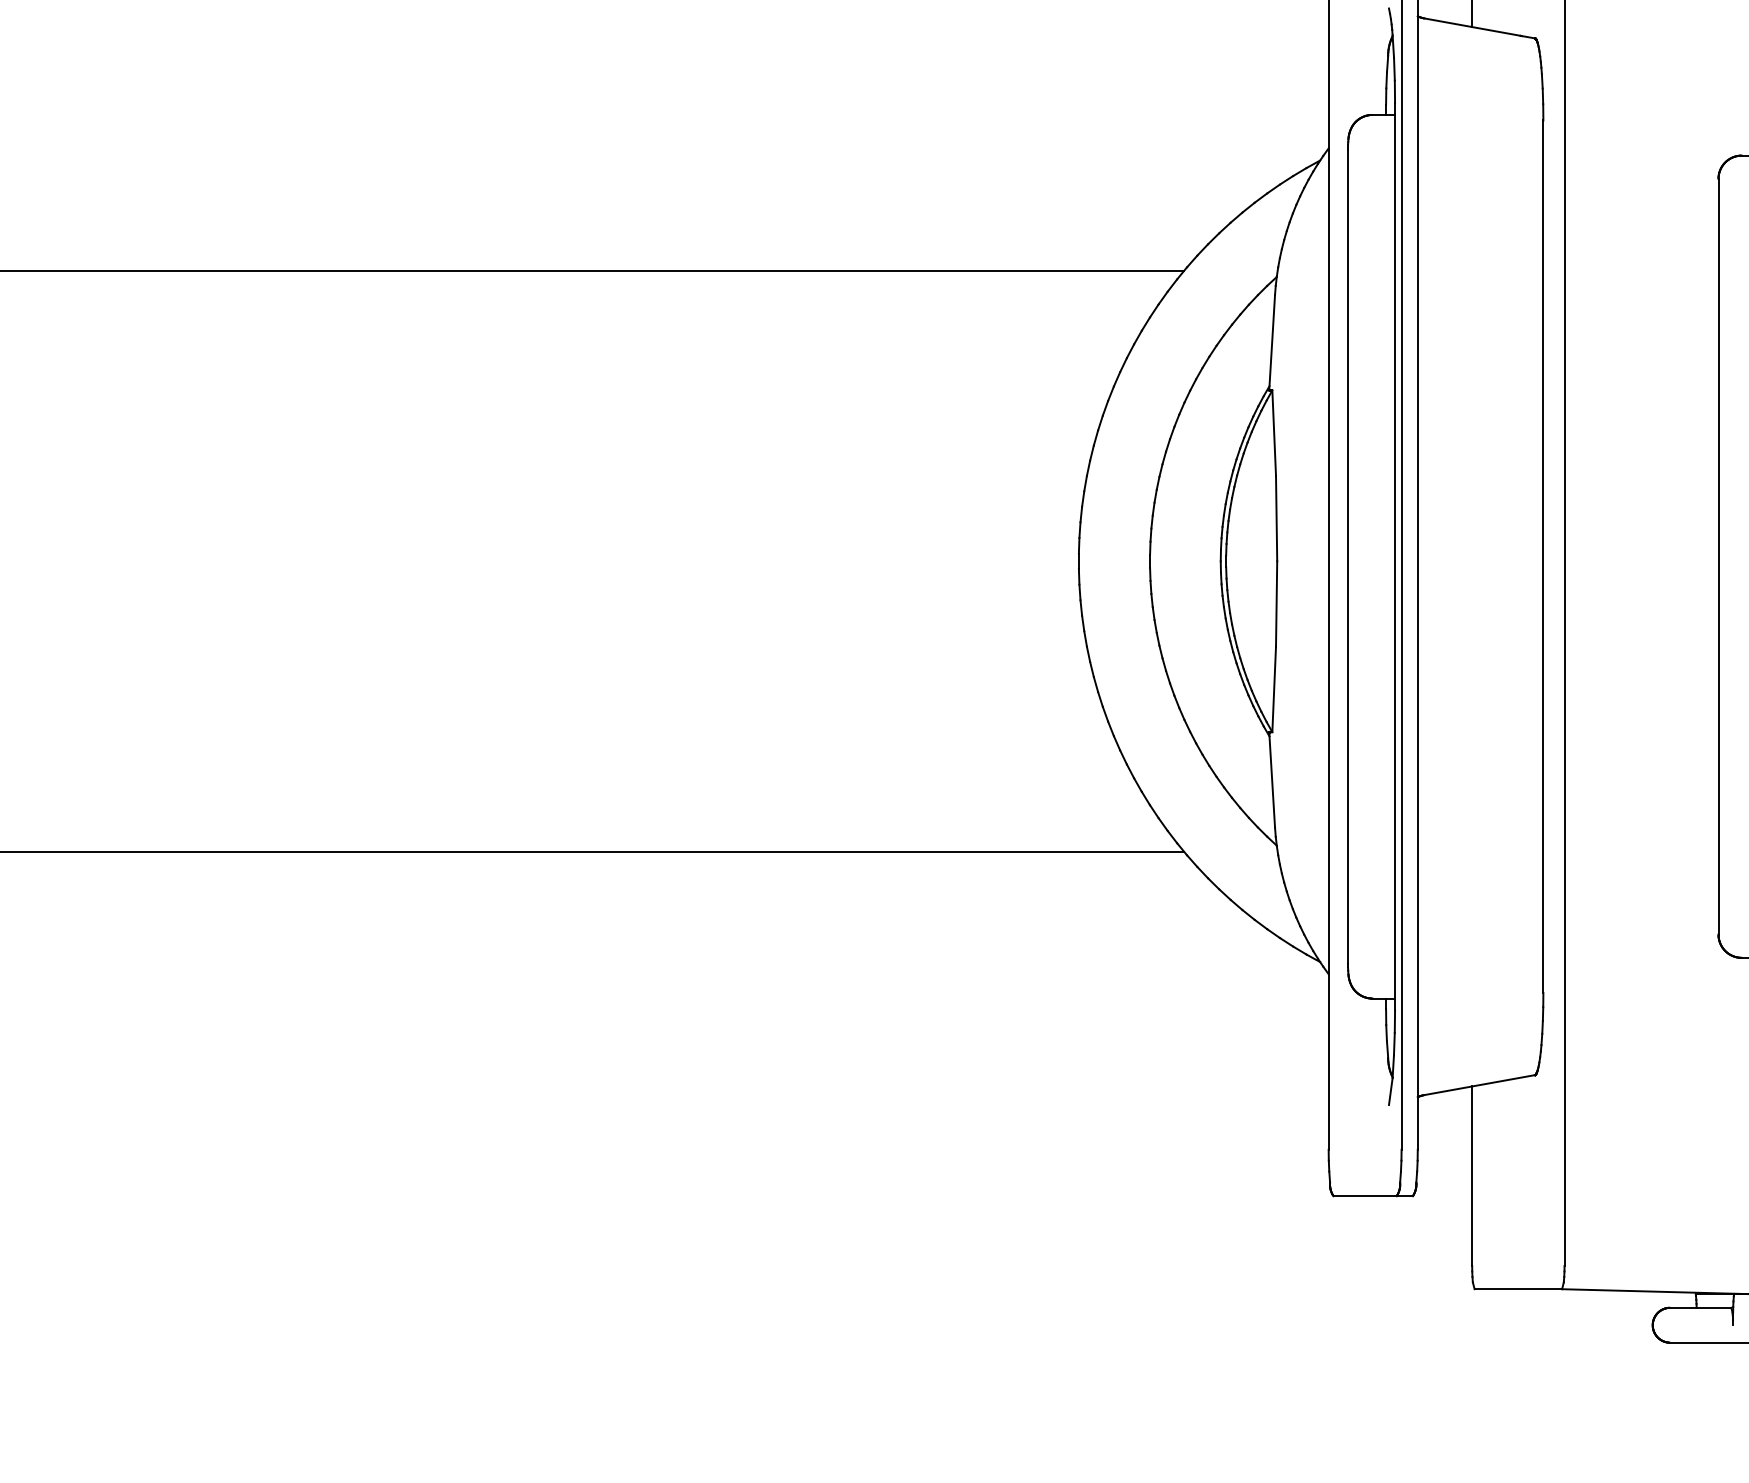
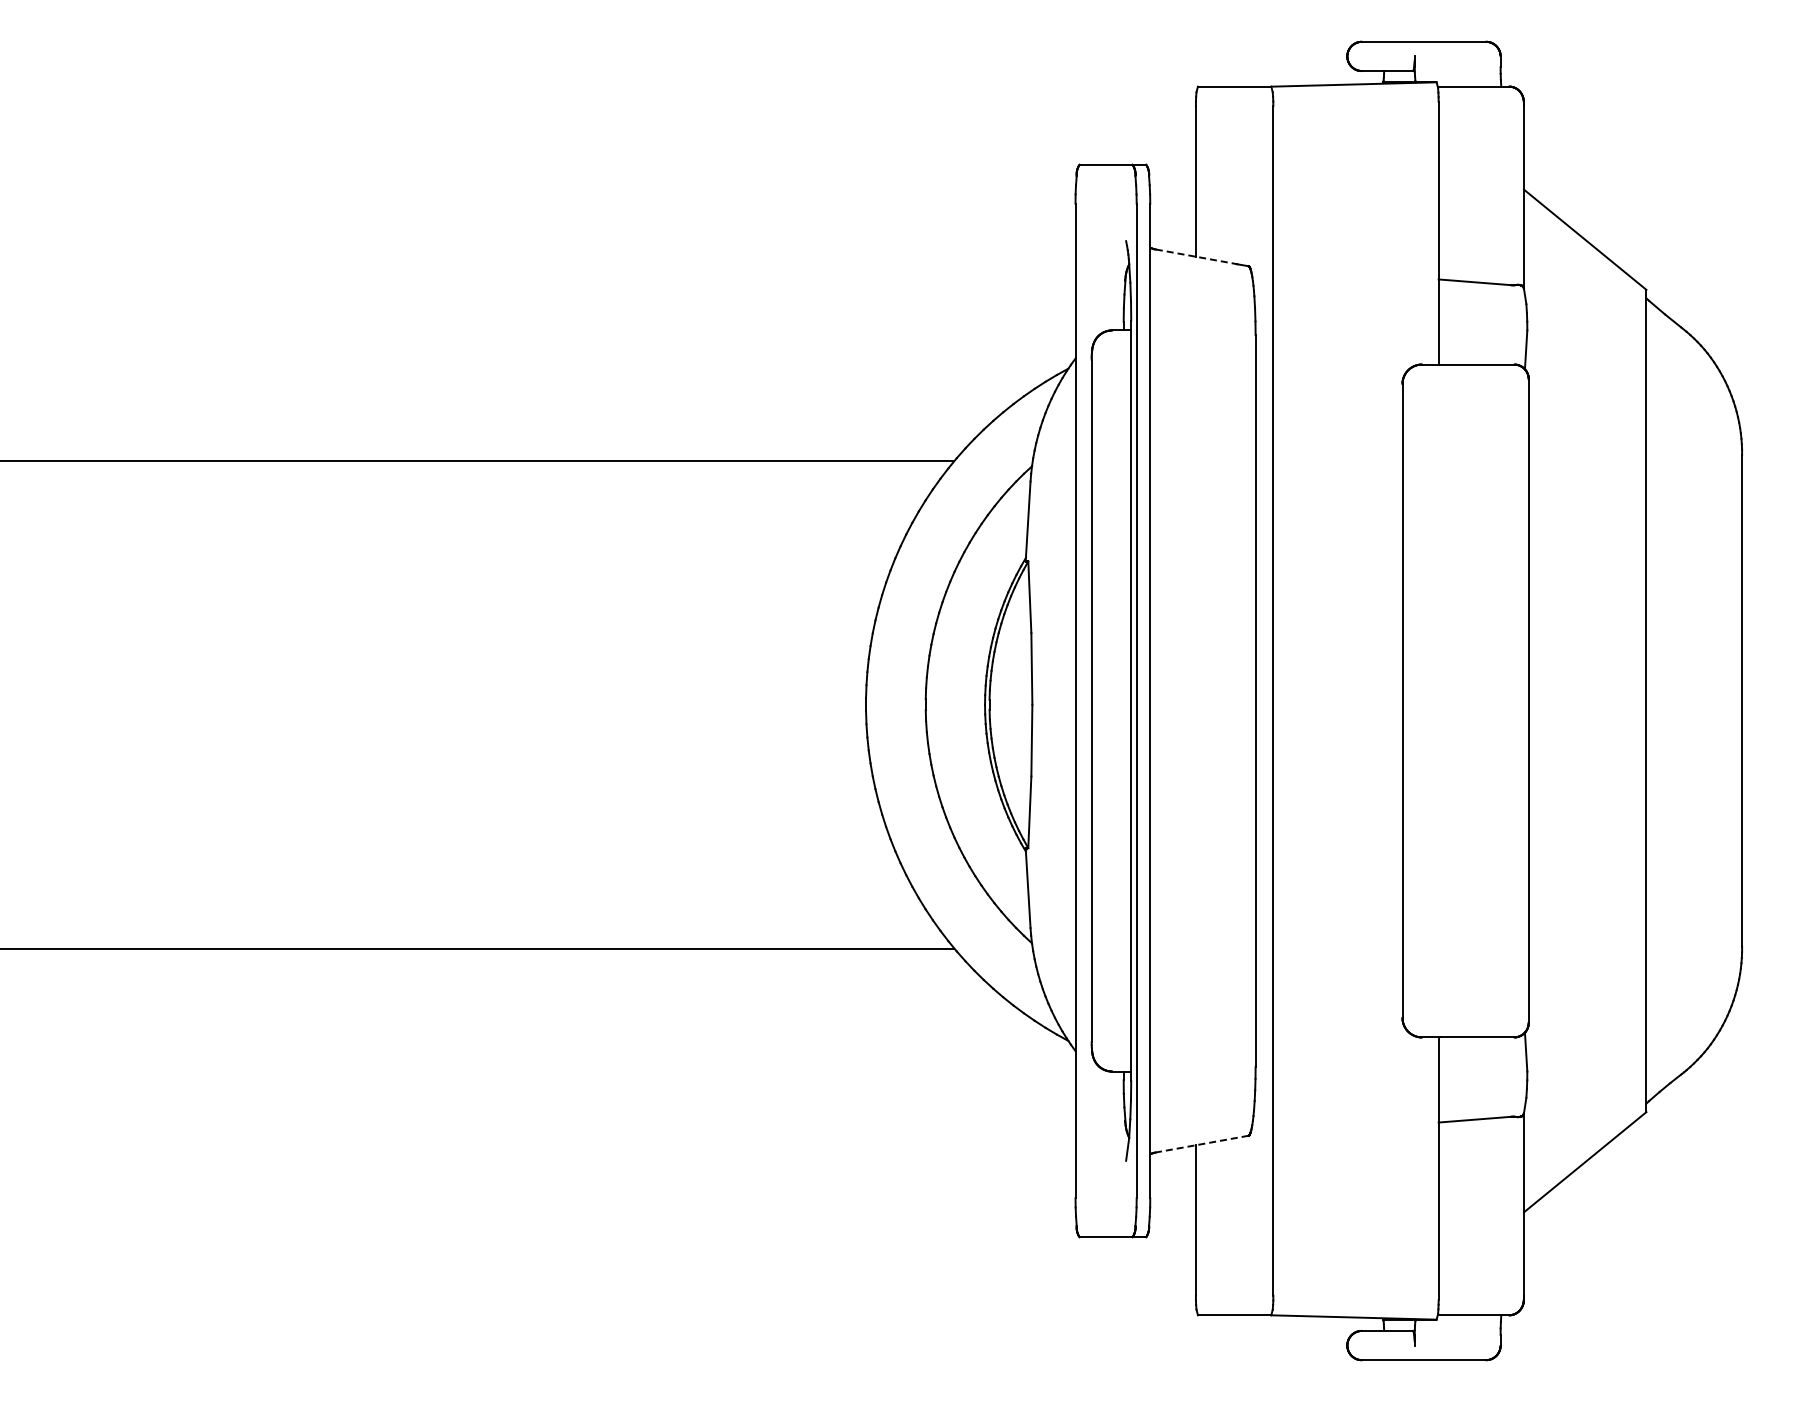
line: (1472, 26) -> (1196, 256), solid -> dashed
line: (1478, 1085) -> (1201, 1144), solid -> dashed

